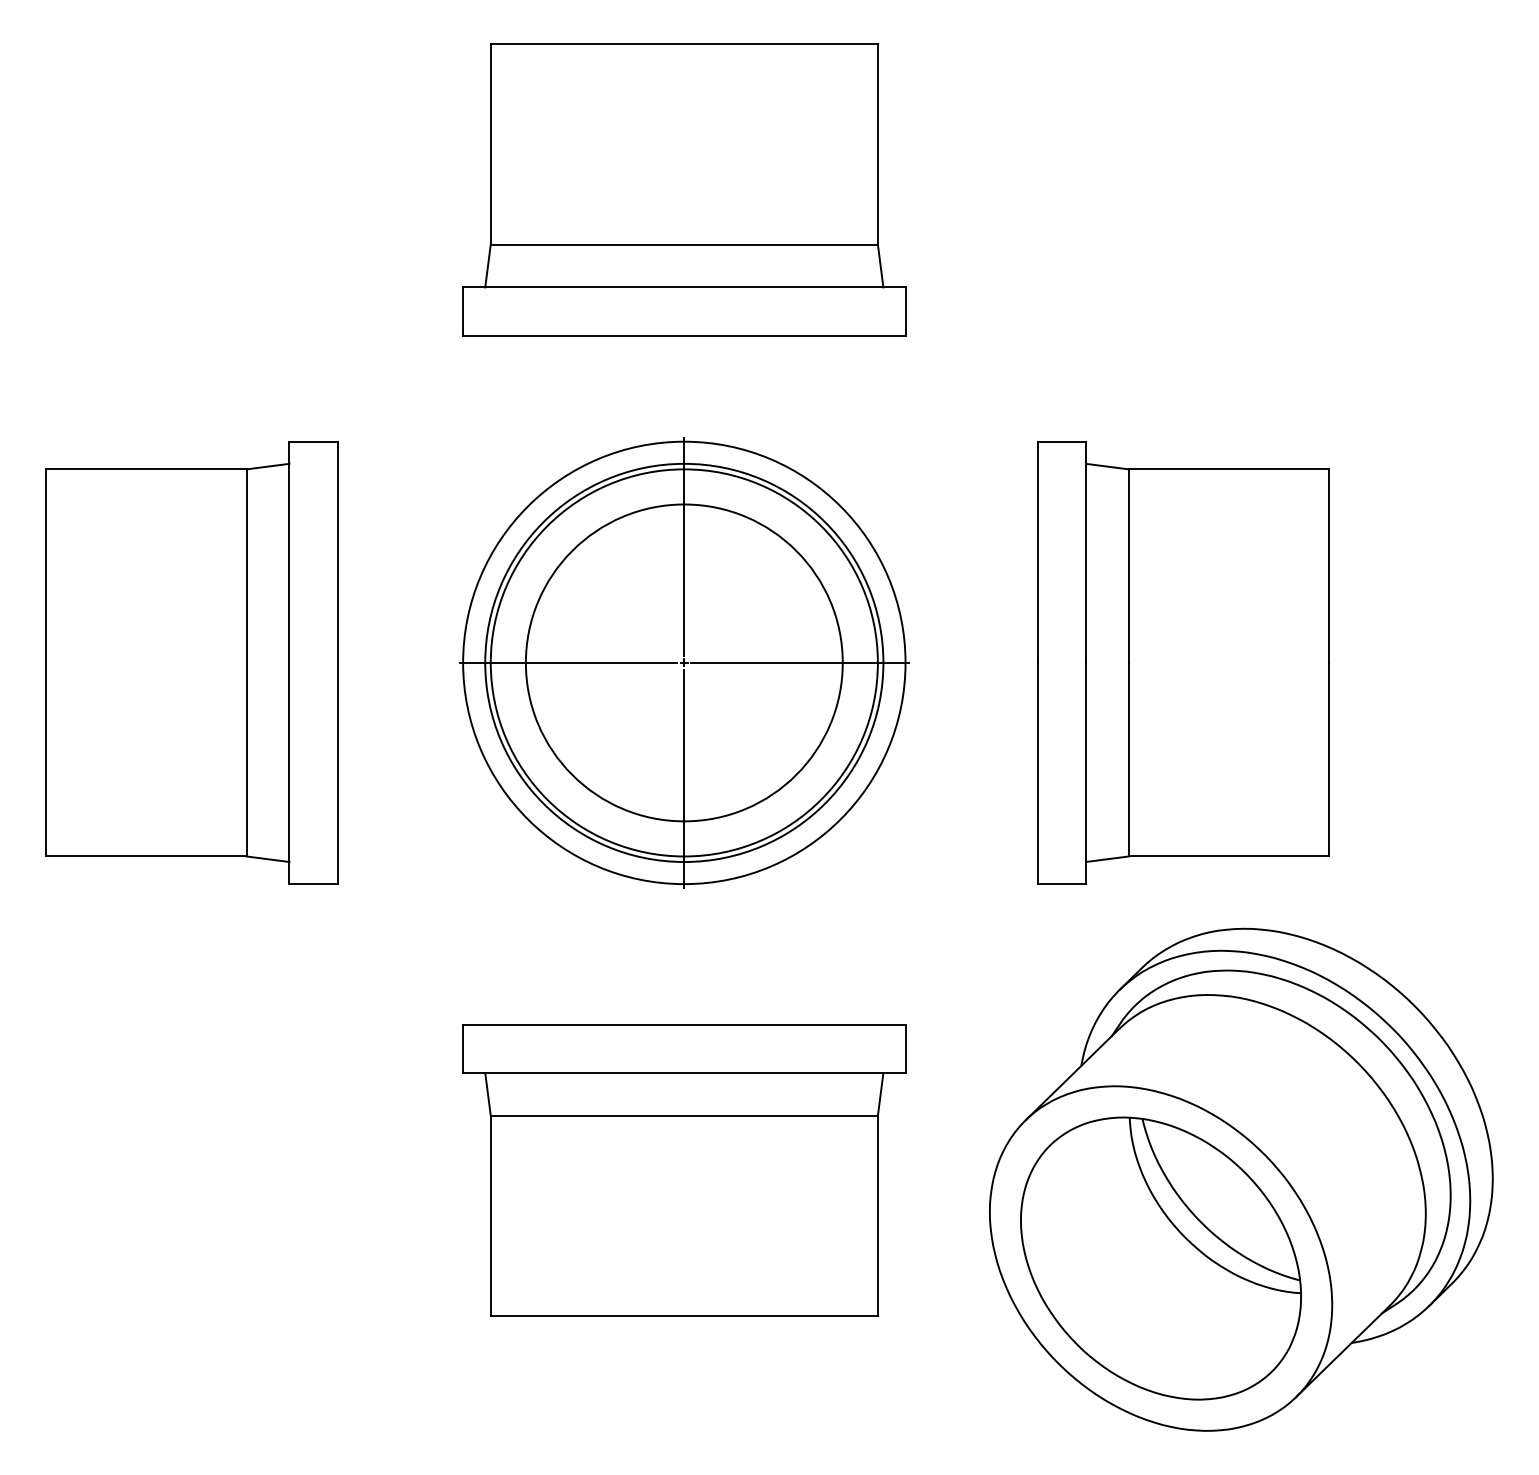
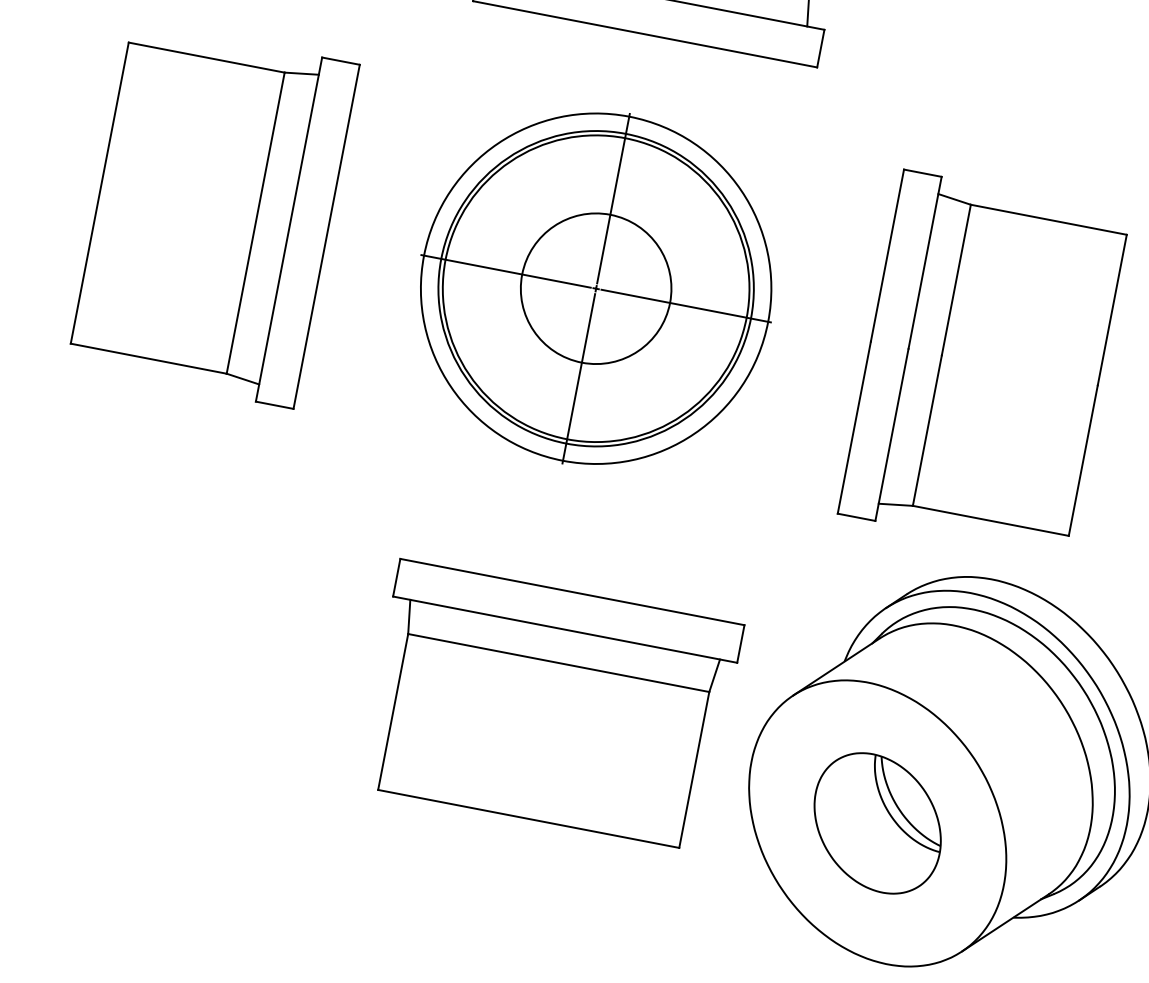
circle: (683, 662) -> (595, 288), size x0.6
part: (684, 1170) -> (550, 705), moved
part: (1160, 1258) -> (877, 823), size x0.6

